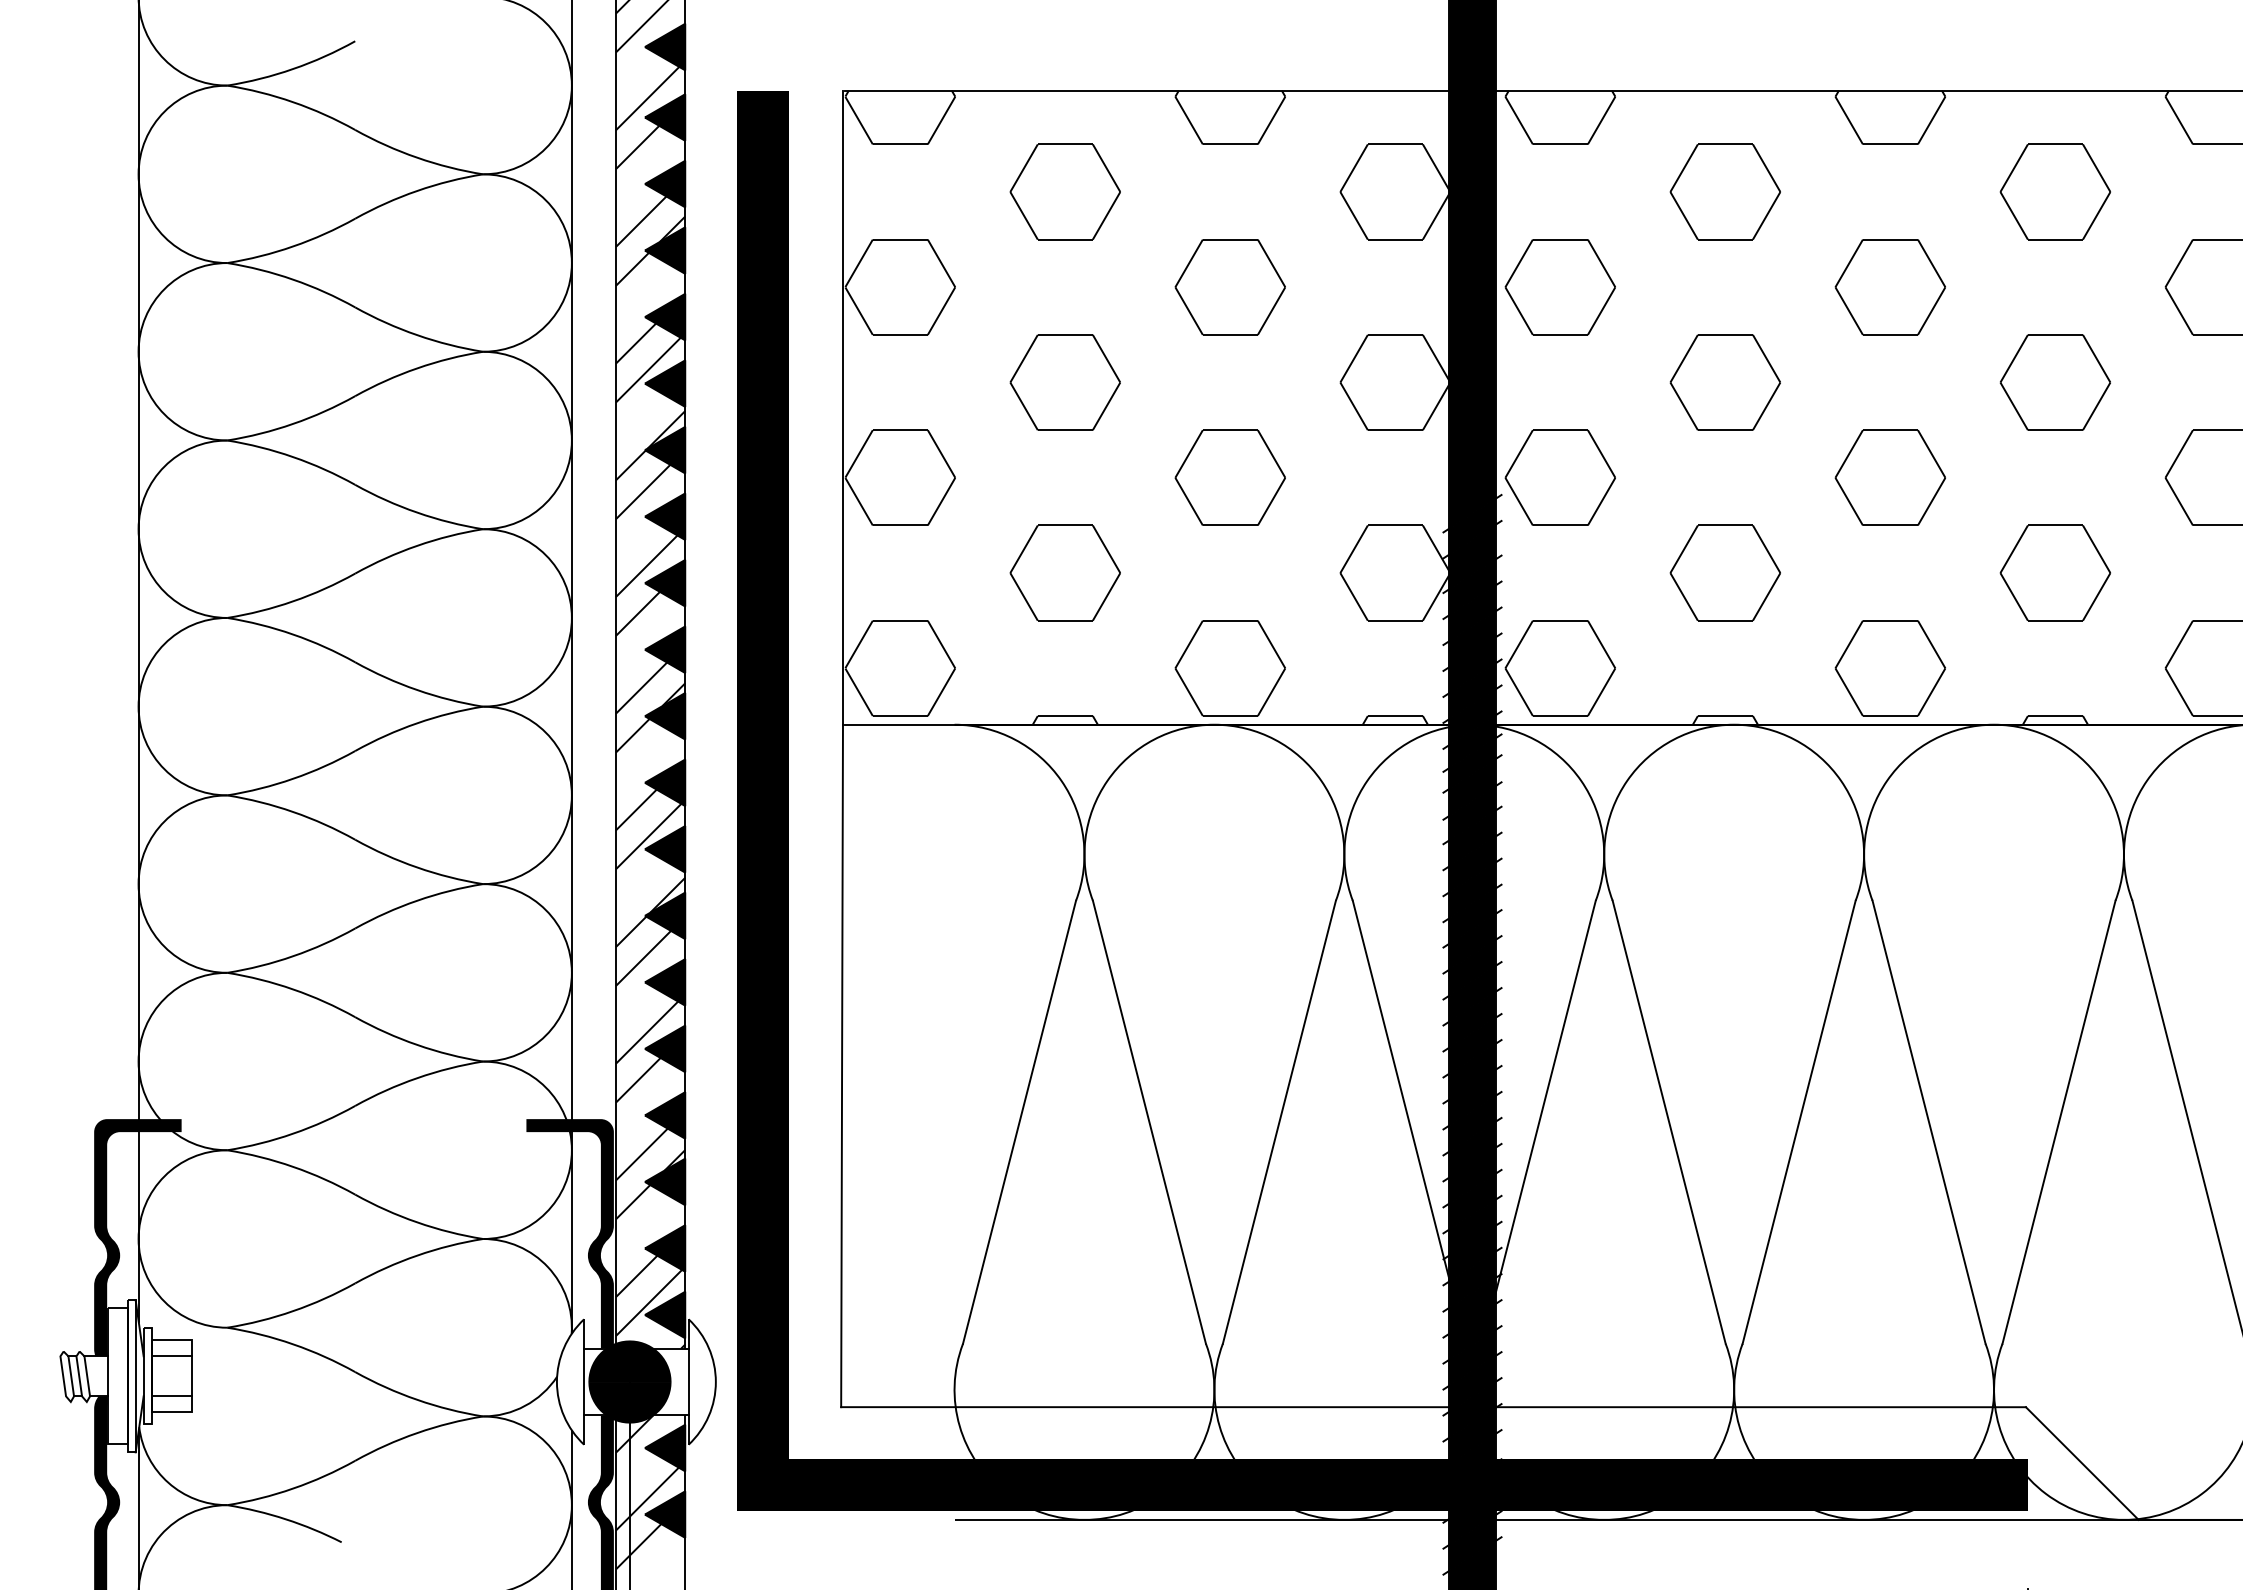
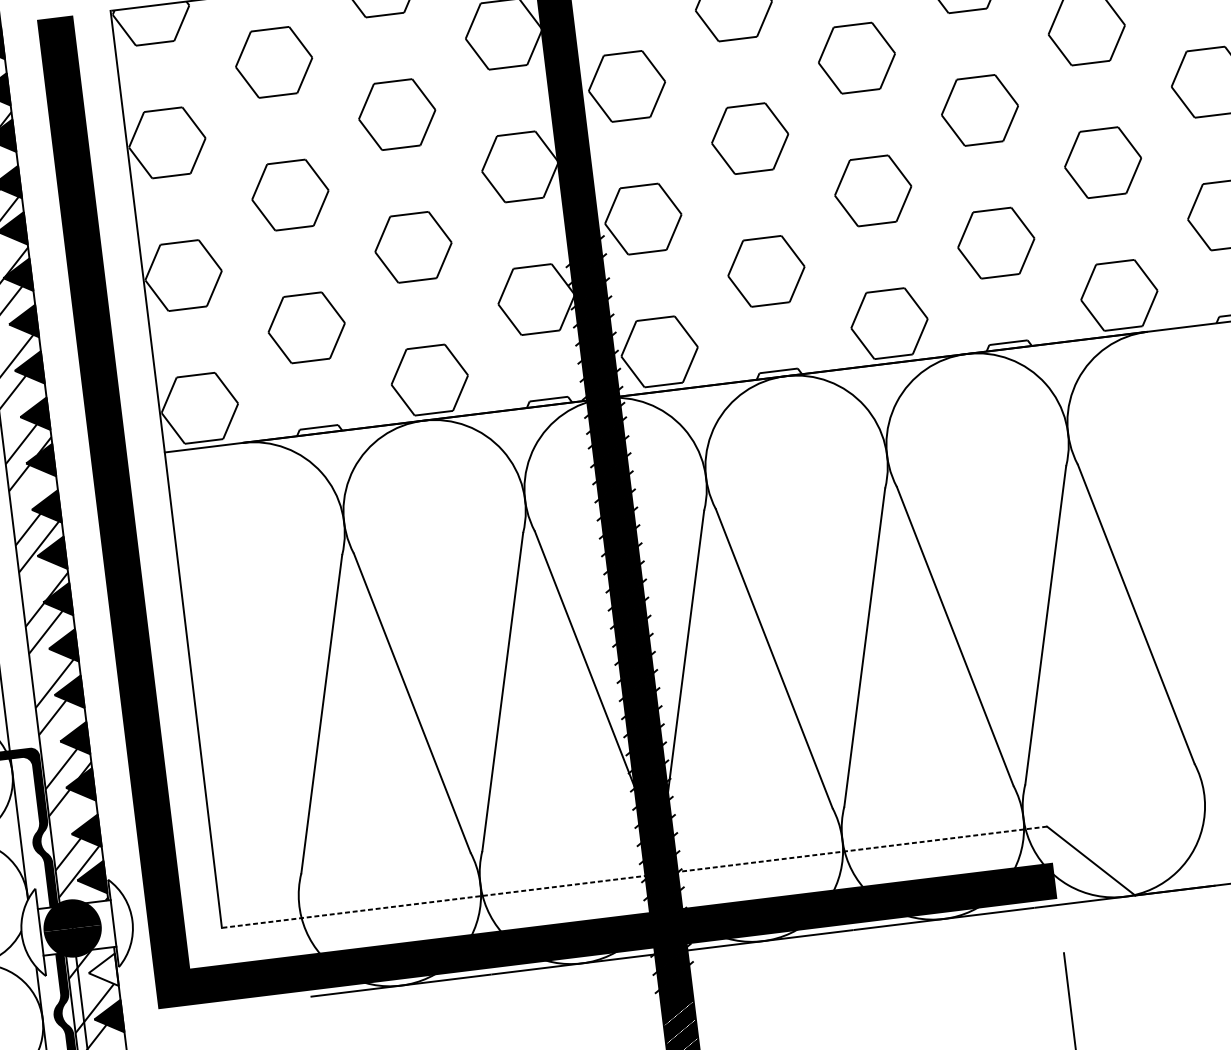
line: (1433, 1407) -> (634, 877), solid -> dashed
fill: (664, 1447) -> (102, 971), removed

